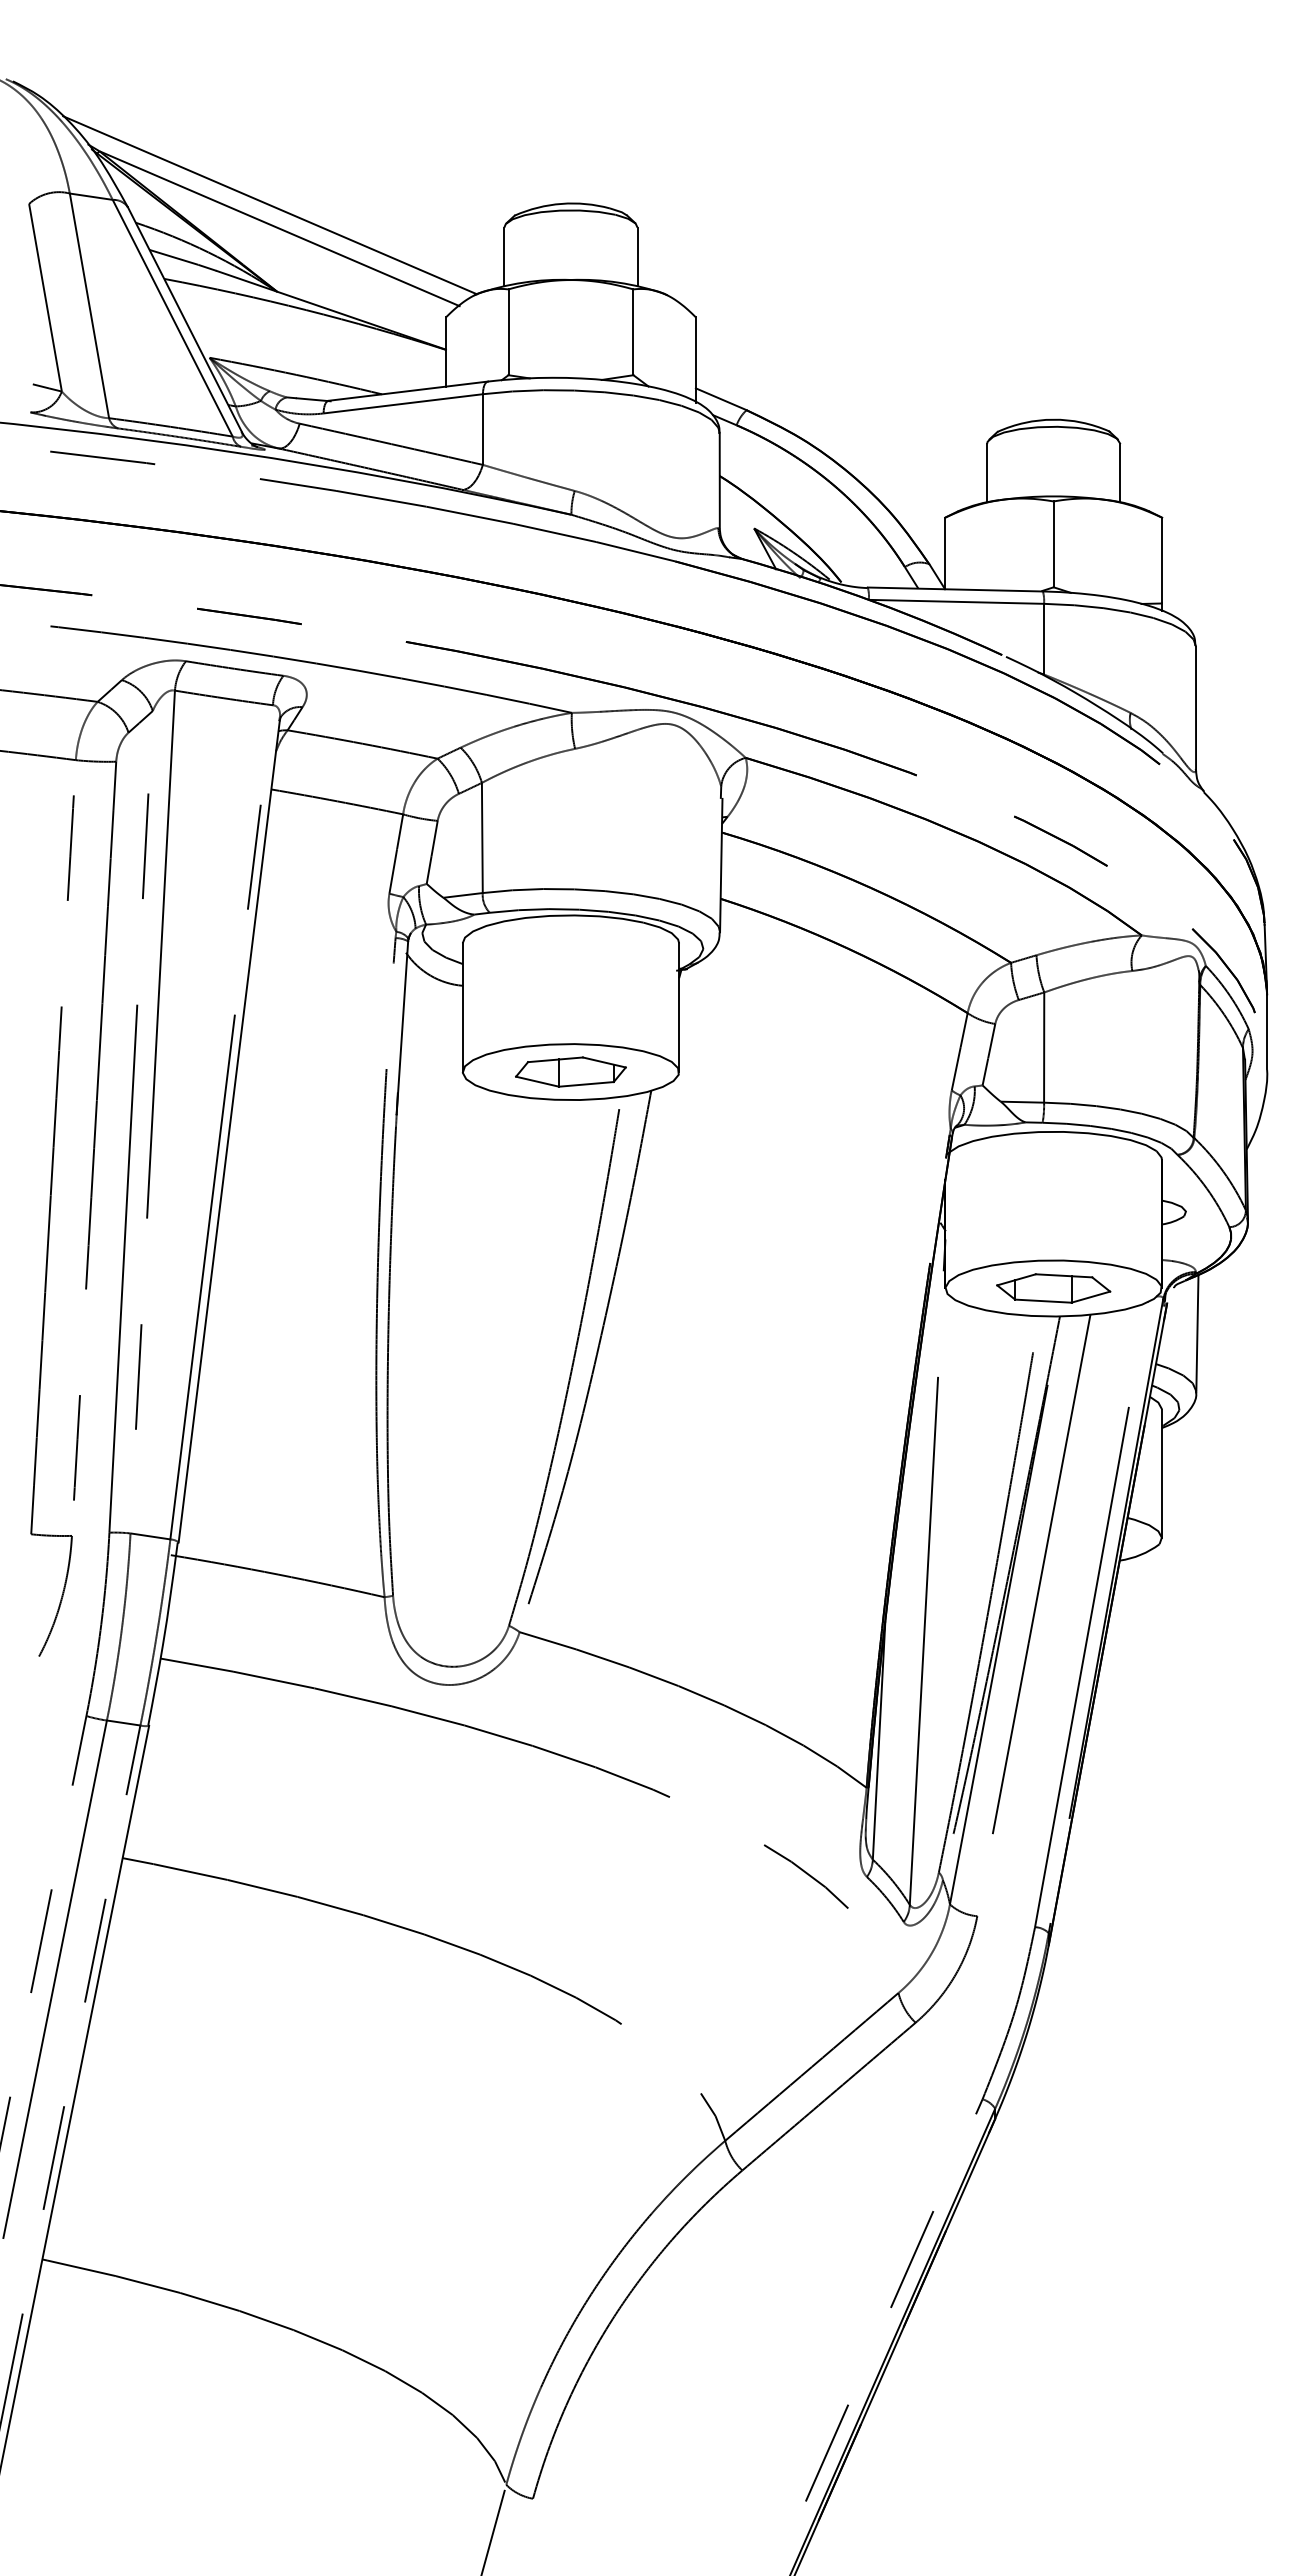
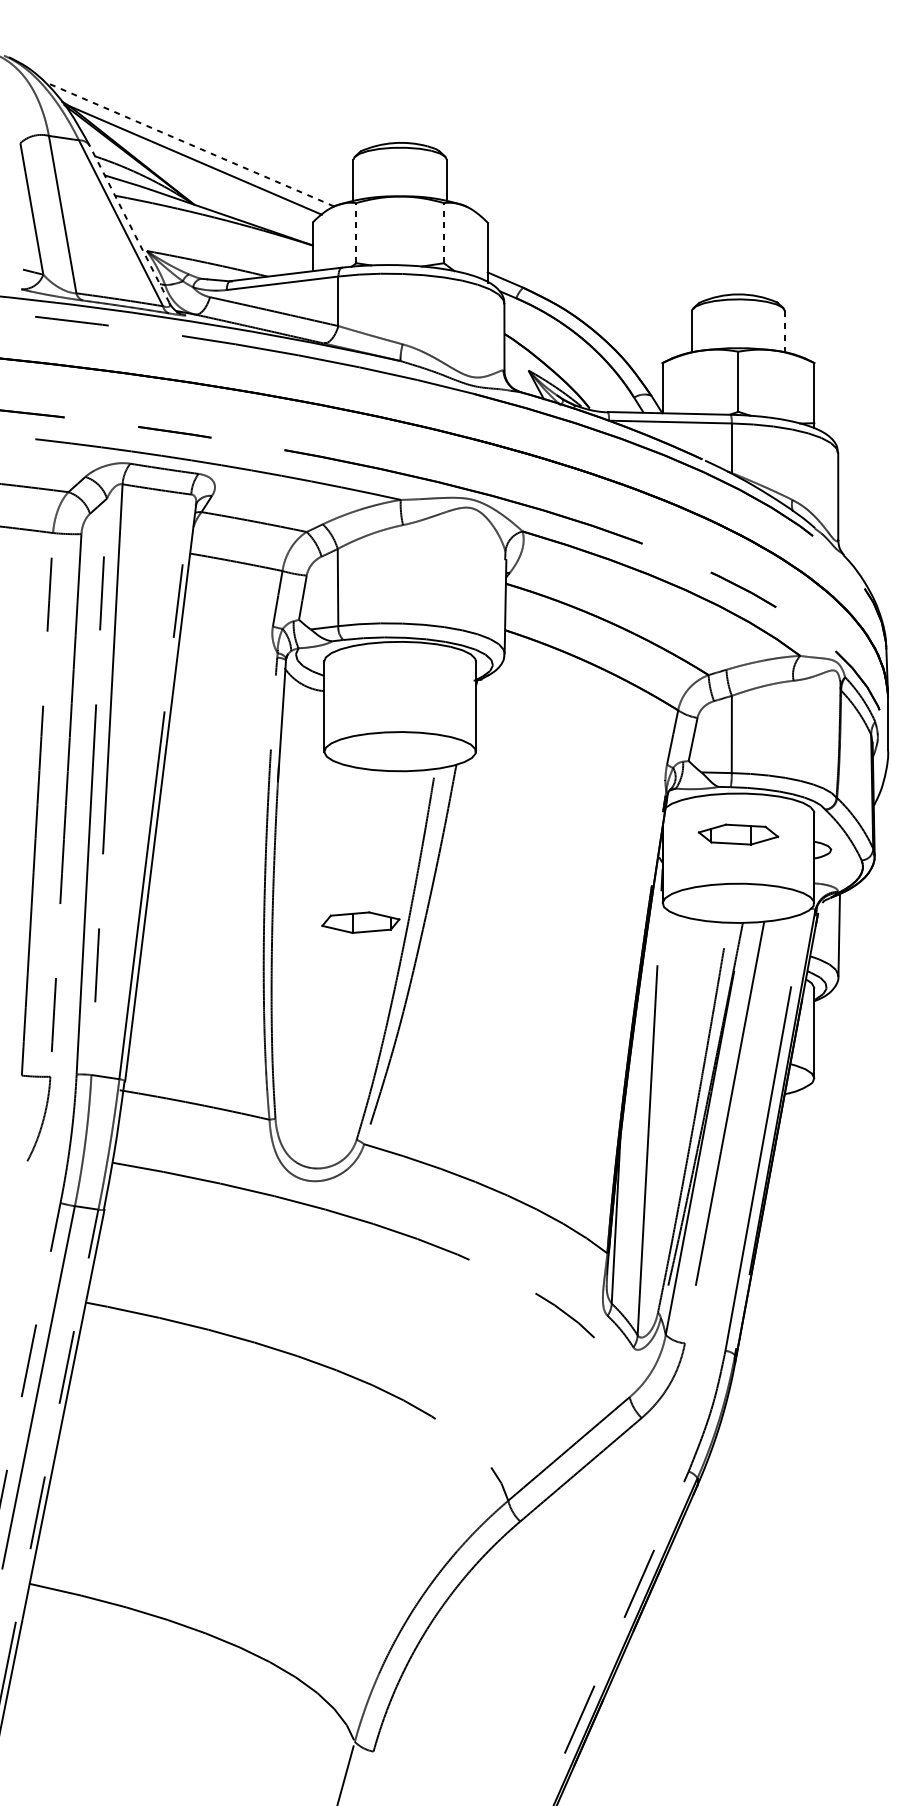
line: (269, 205) -> (188, 144), solid -> dashed
line: (184, 319) -> (129, 224), solid -> dashed
line: (508, 332) -> (356, 233), solid -> dashed
line: (633, 332) -> (443, 233), solid -> dashed
line: (1120, 472) -> (785, 331), solid -> dashed
part: (570, 1071) -> (360, 922), moved
part: (1053, 1288) -> (738, 834), moved

